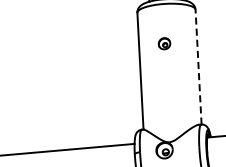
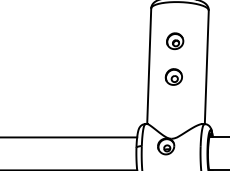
part: (164, 43) -> (175, 41), size x1.43
line: (198, 67) -> (206, 67), dashed -> solid
part: (165, 79) -> (173, 76), added

